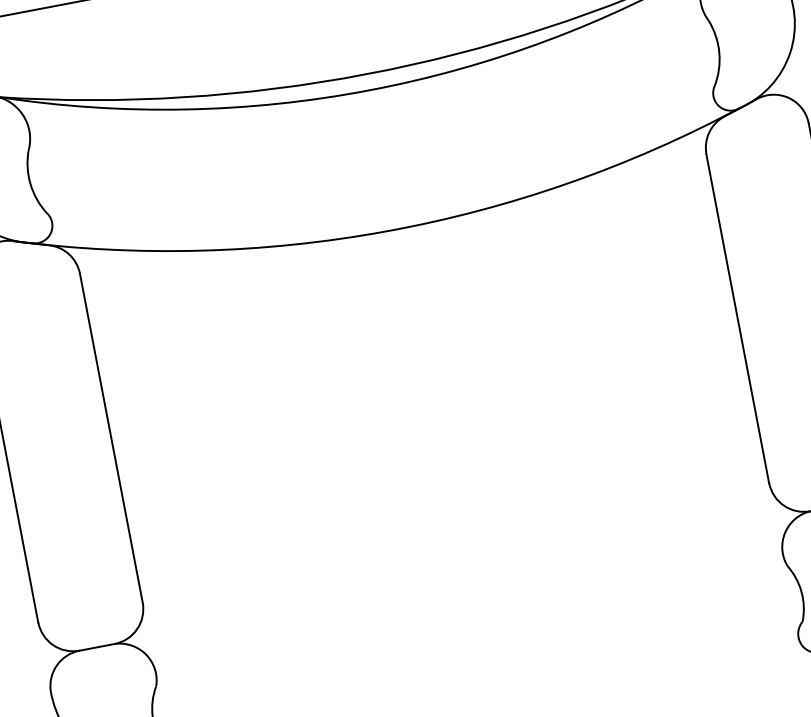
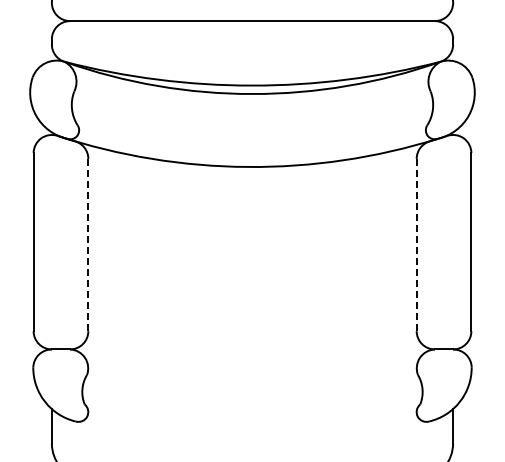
line: (737, 319) -> (416, 245), solid -> dashed
line: (111, 439) -> (88, 245), solid -> dashed

